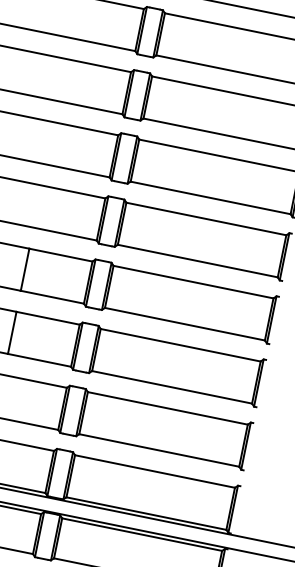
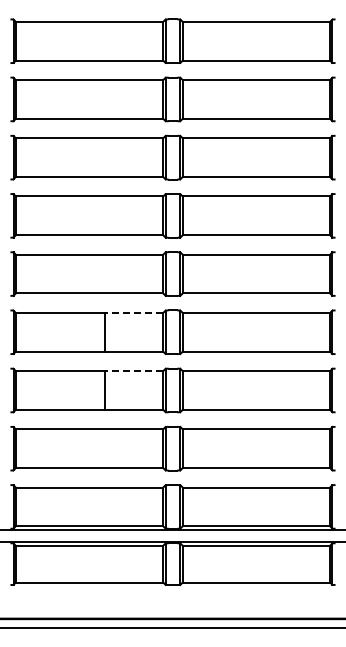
line: (60, 254) -> (133, 312), solid -> dashed
line: (47, 318) -> (133, 371), solid -> dashed

